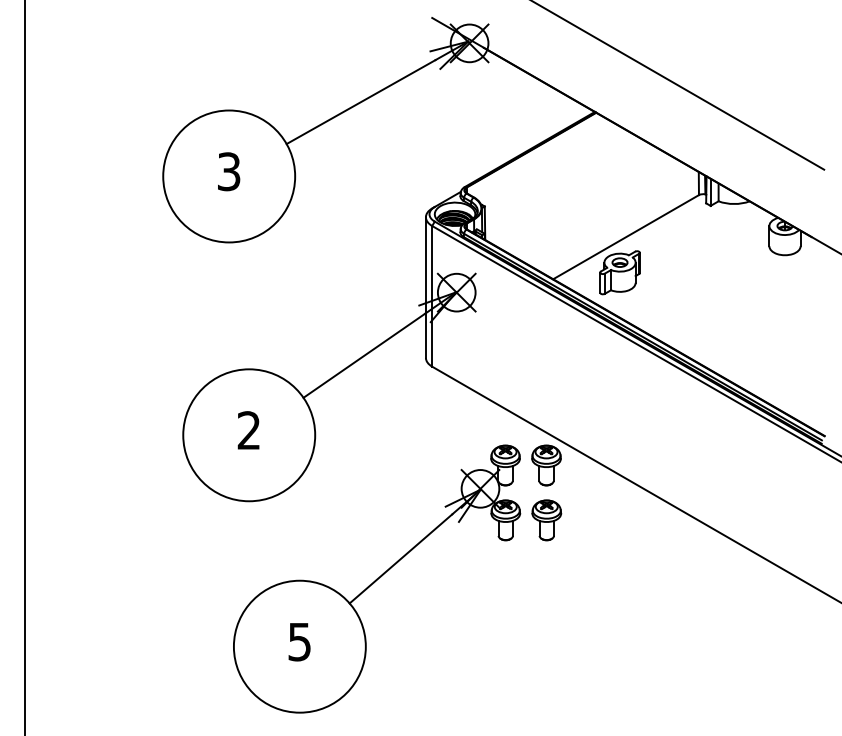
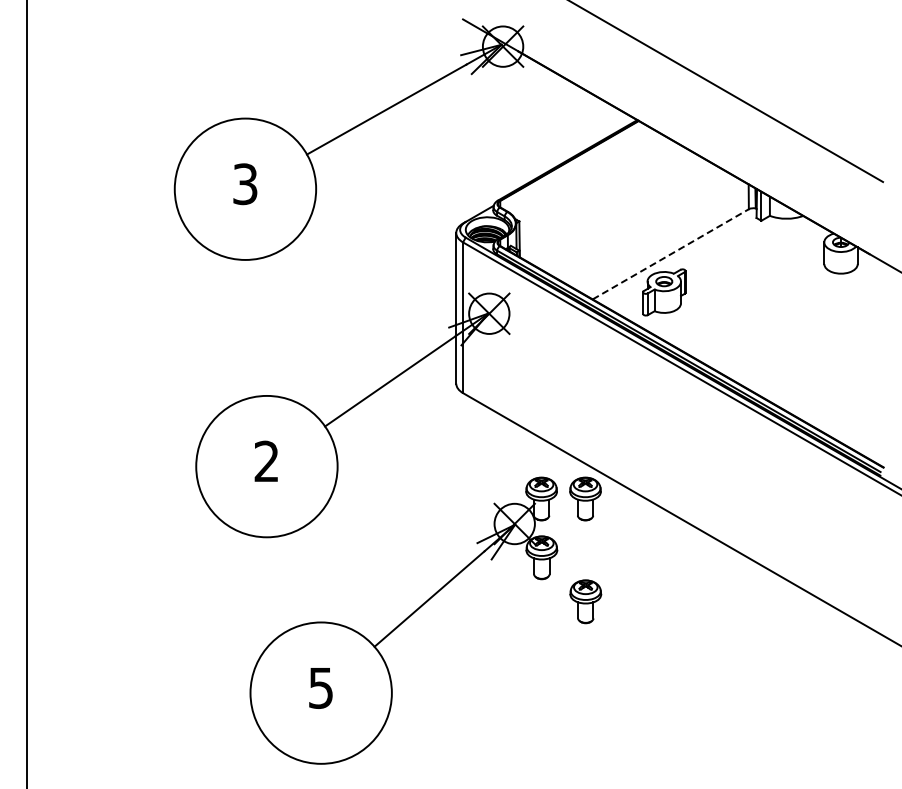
line: (626, 237) -> (671, 254), solid -> dashed
part: (546, 520) -> (585, 601), moved

